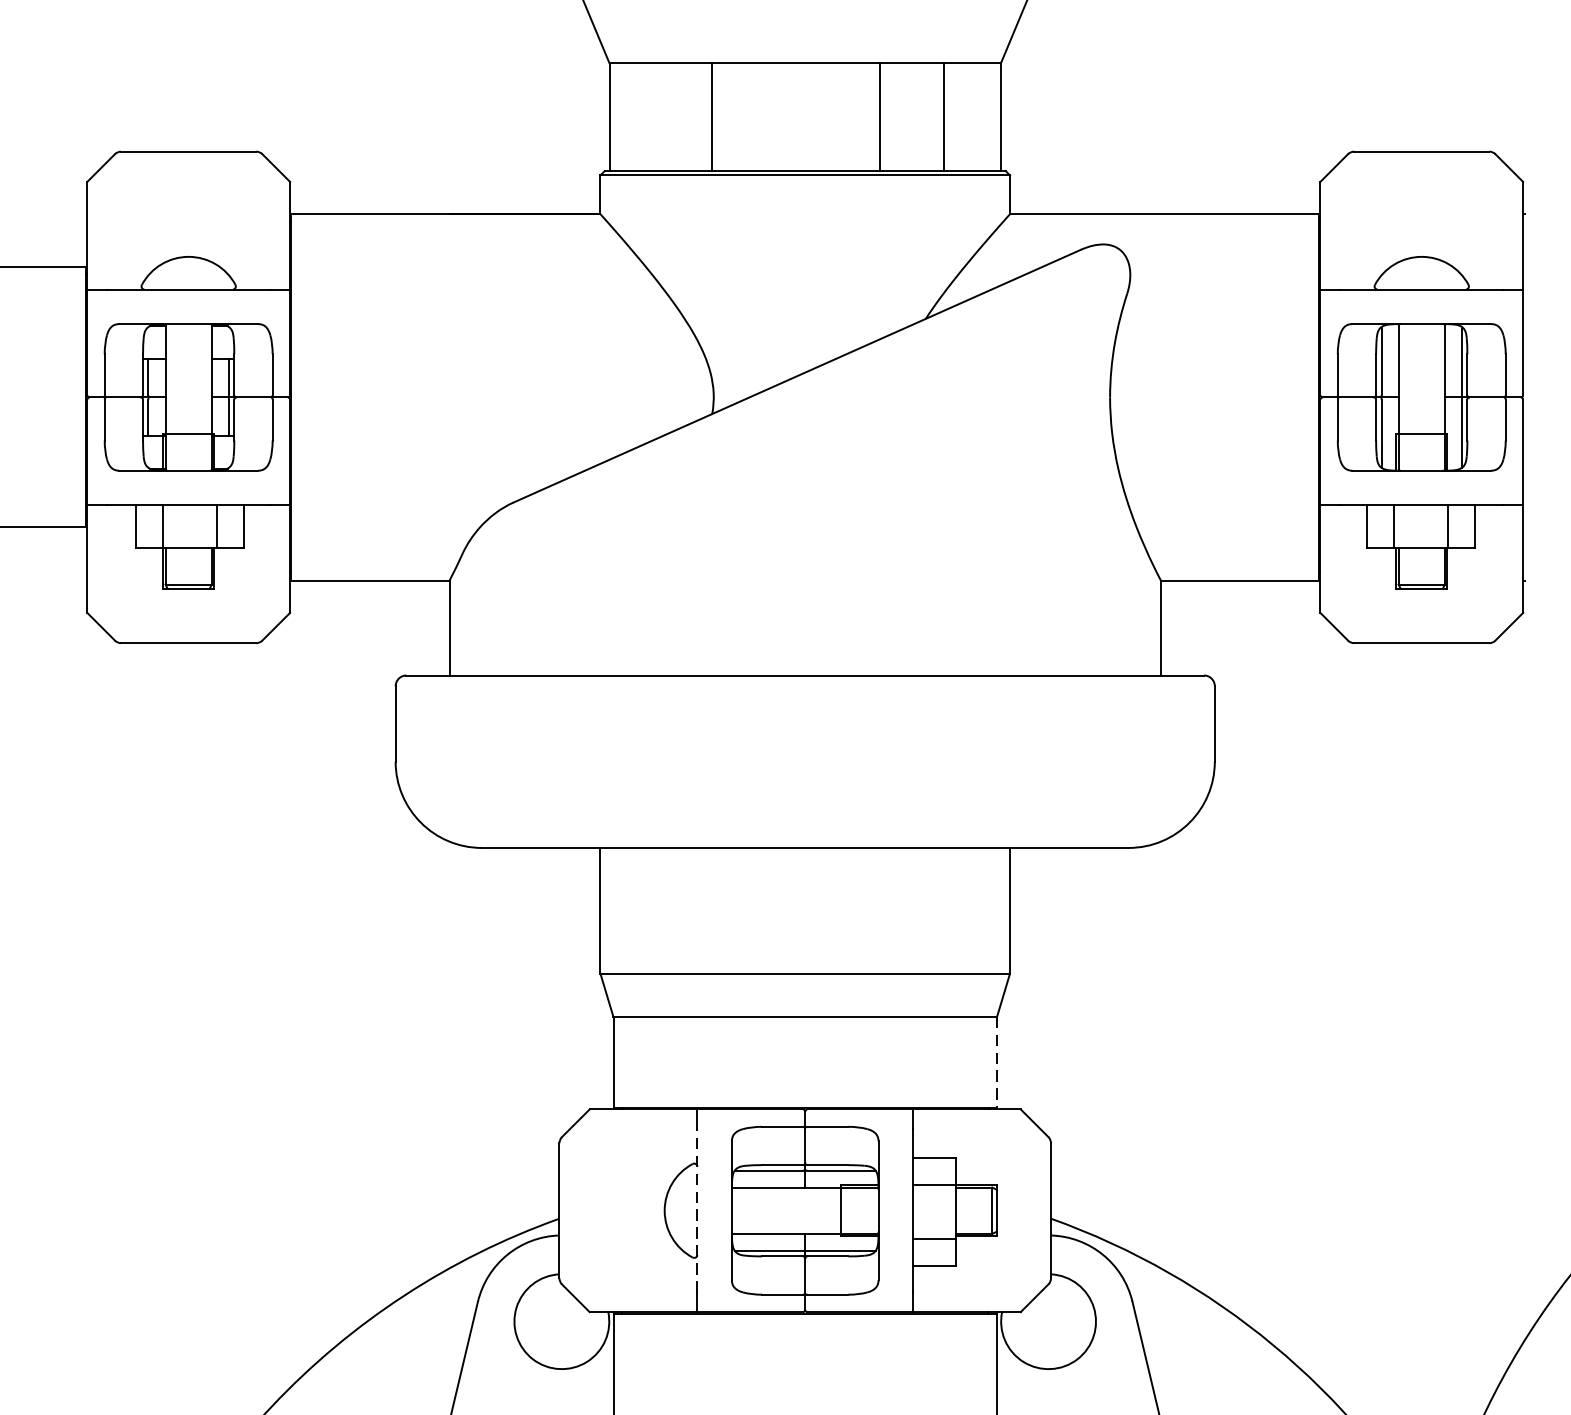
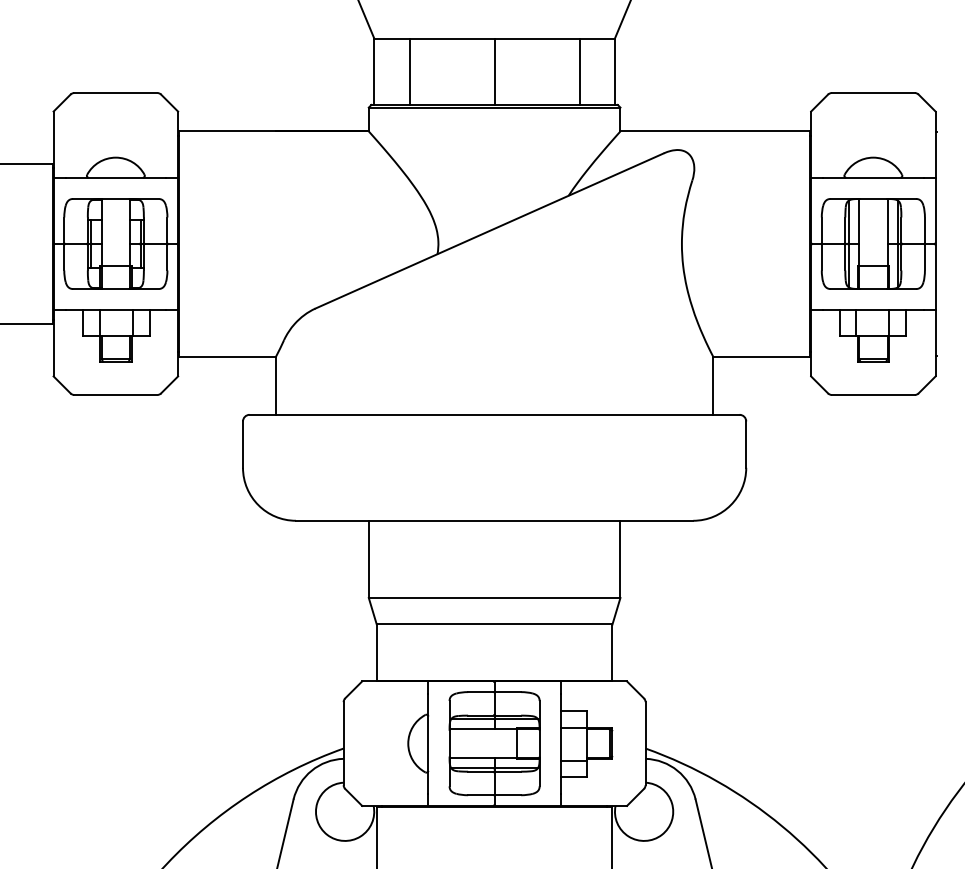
line: (712, 116) -> (409, 71), moved
line: (879, 116) -> (494, 71), moved
line: (997, 1063) -> (612, 653), dashed -> solid
line: (697, 1210) -> (428, 743), dashed -> solid

